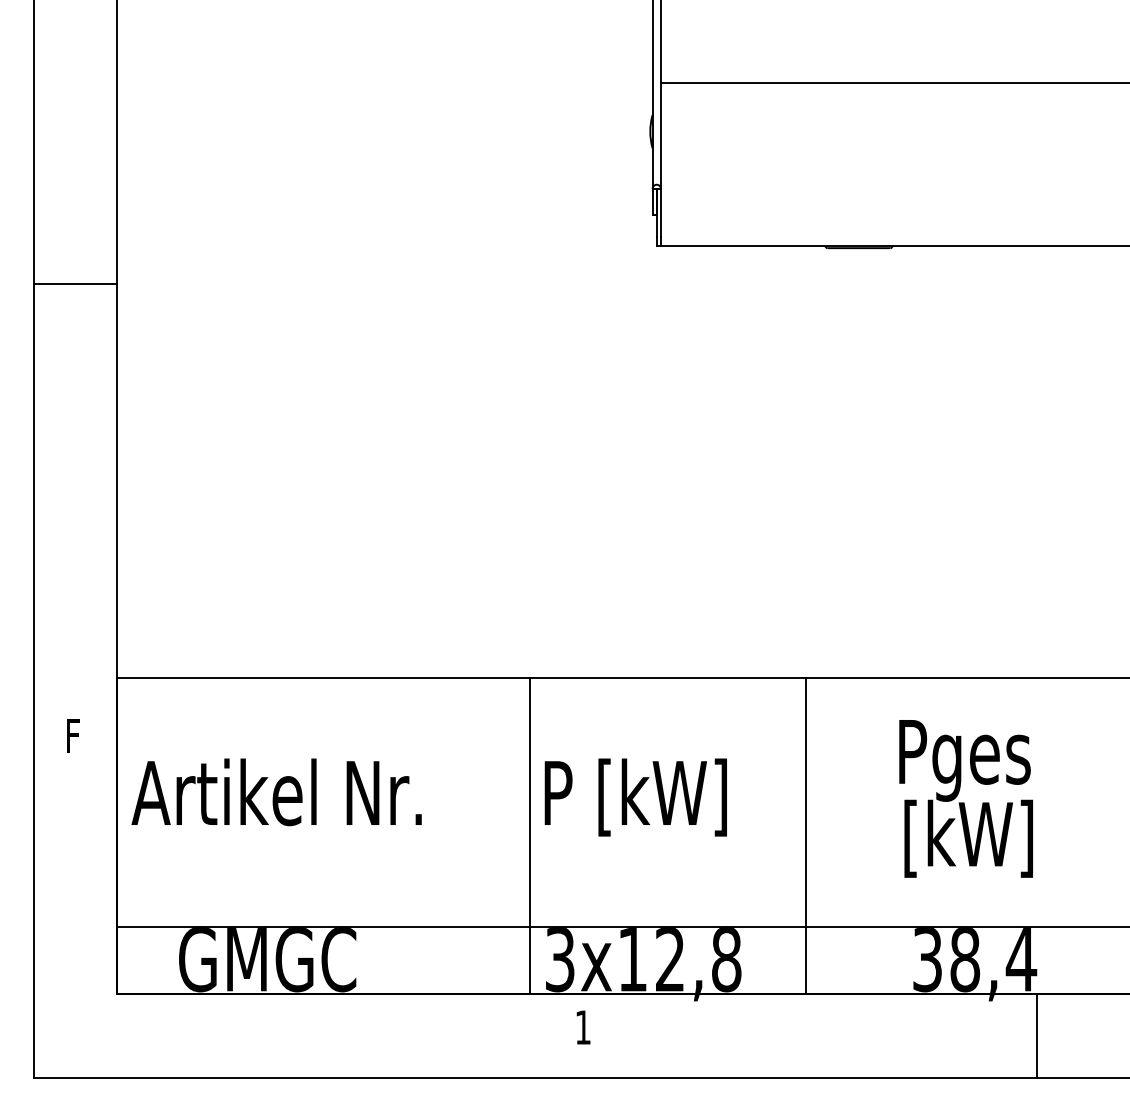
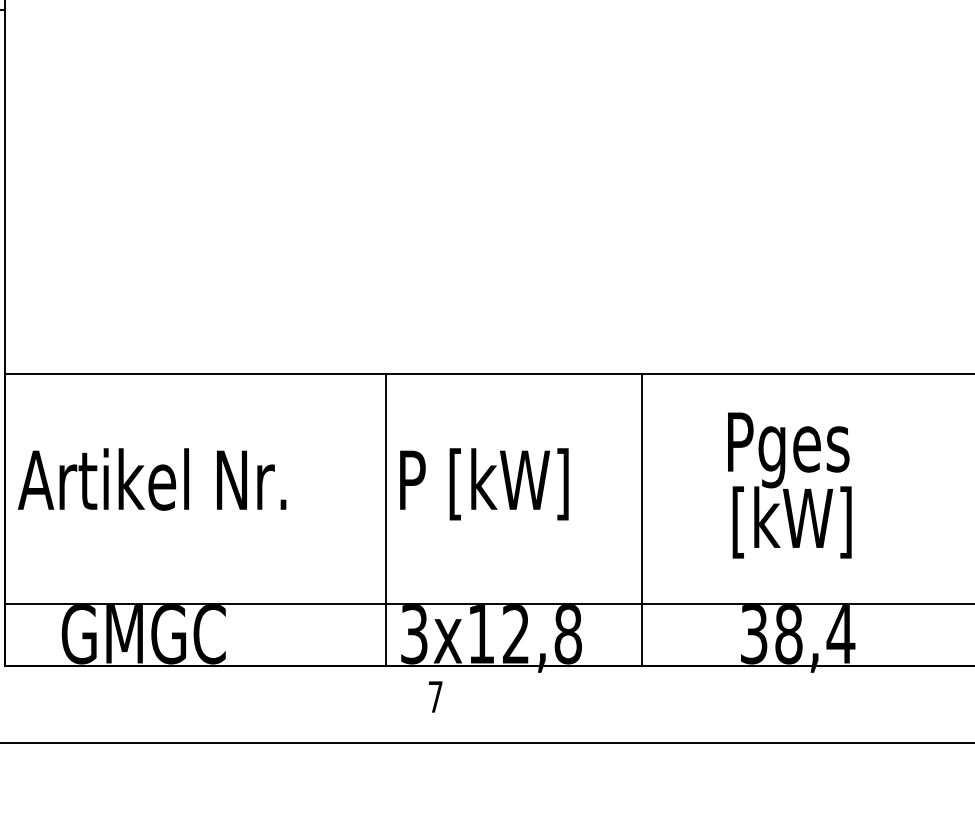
text: (583, 1027) -> (435, 696), 1 -> 7
line: (1036, 1035) -> (854, 704), removed

